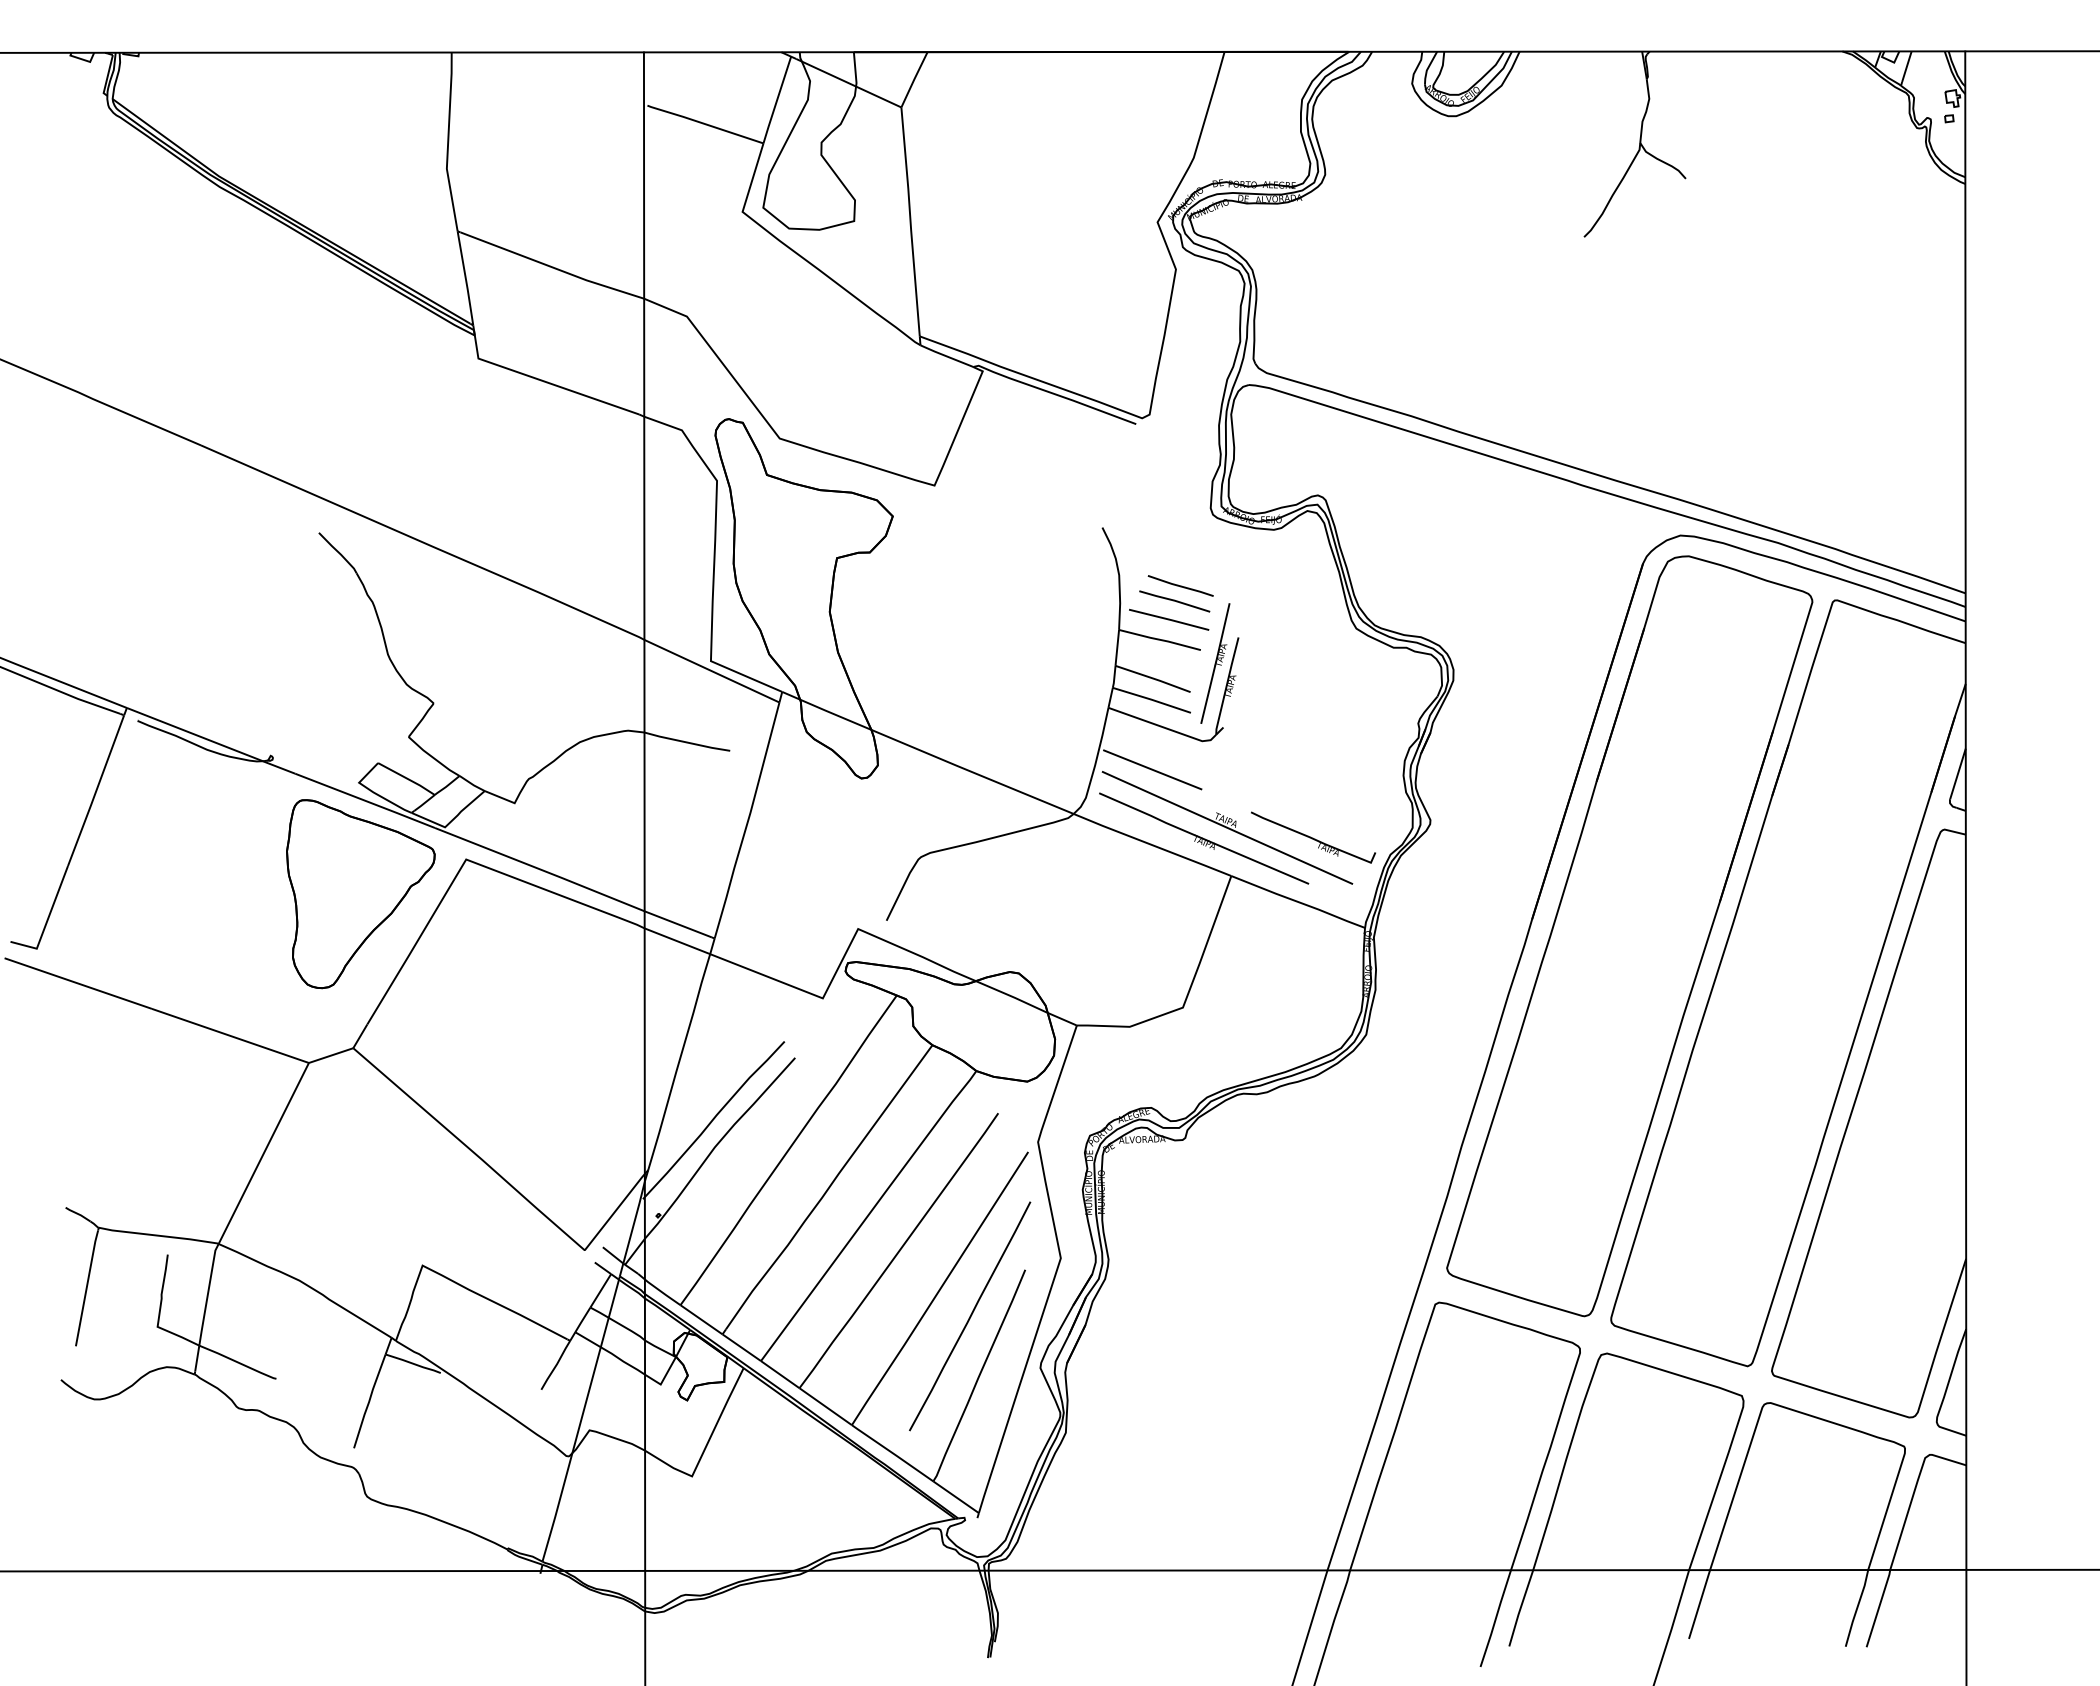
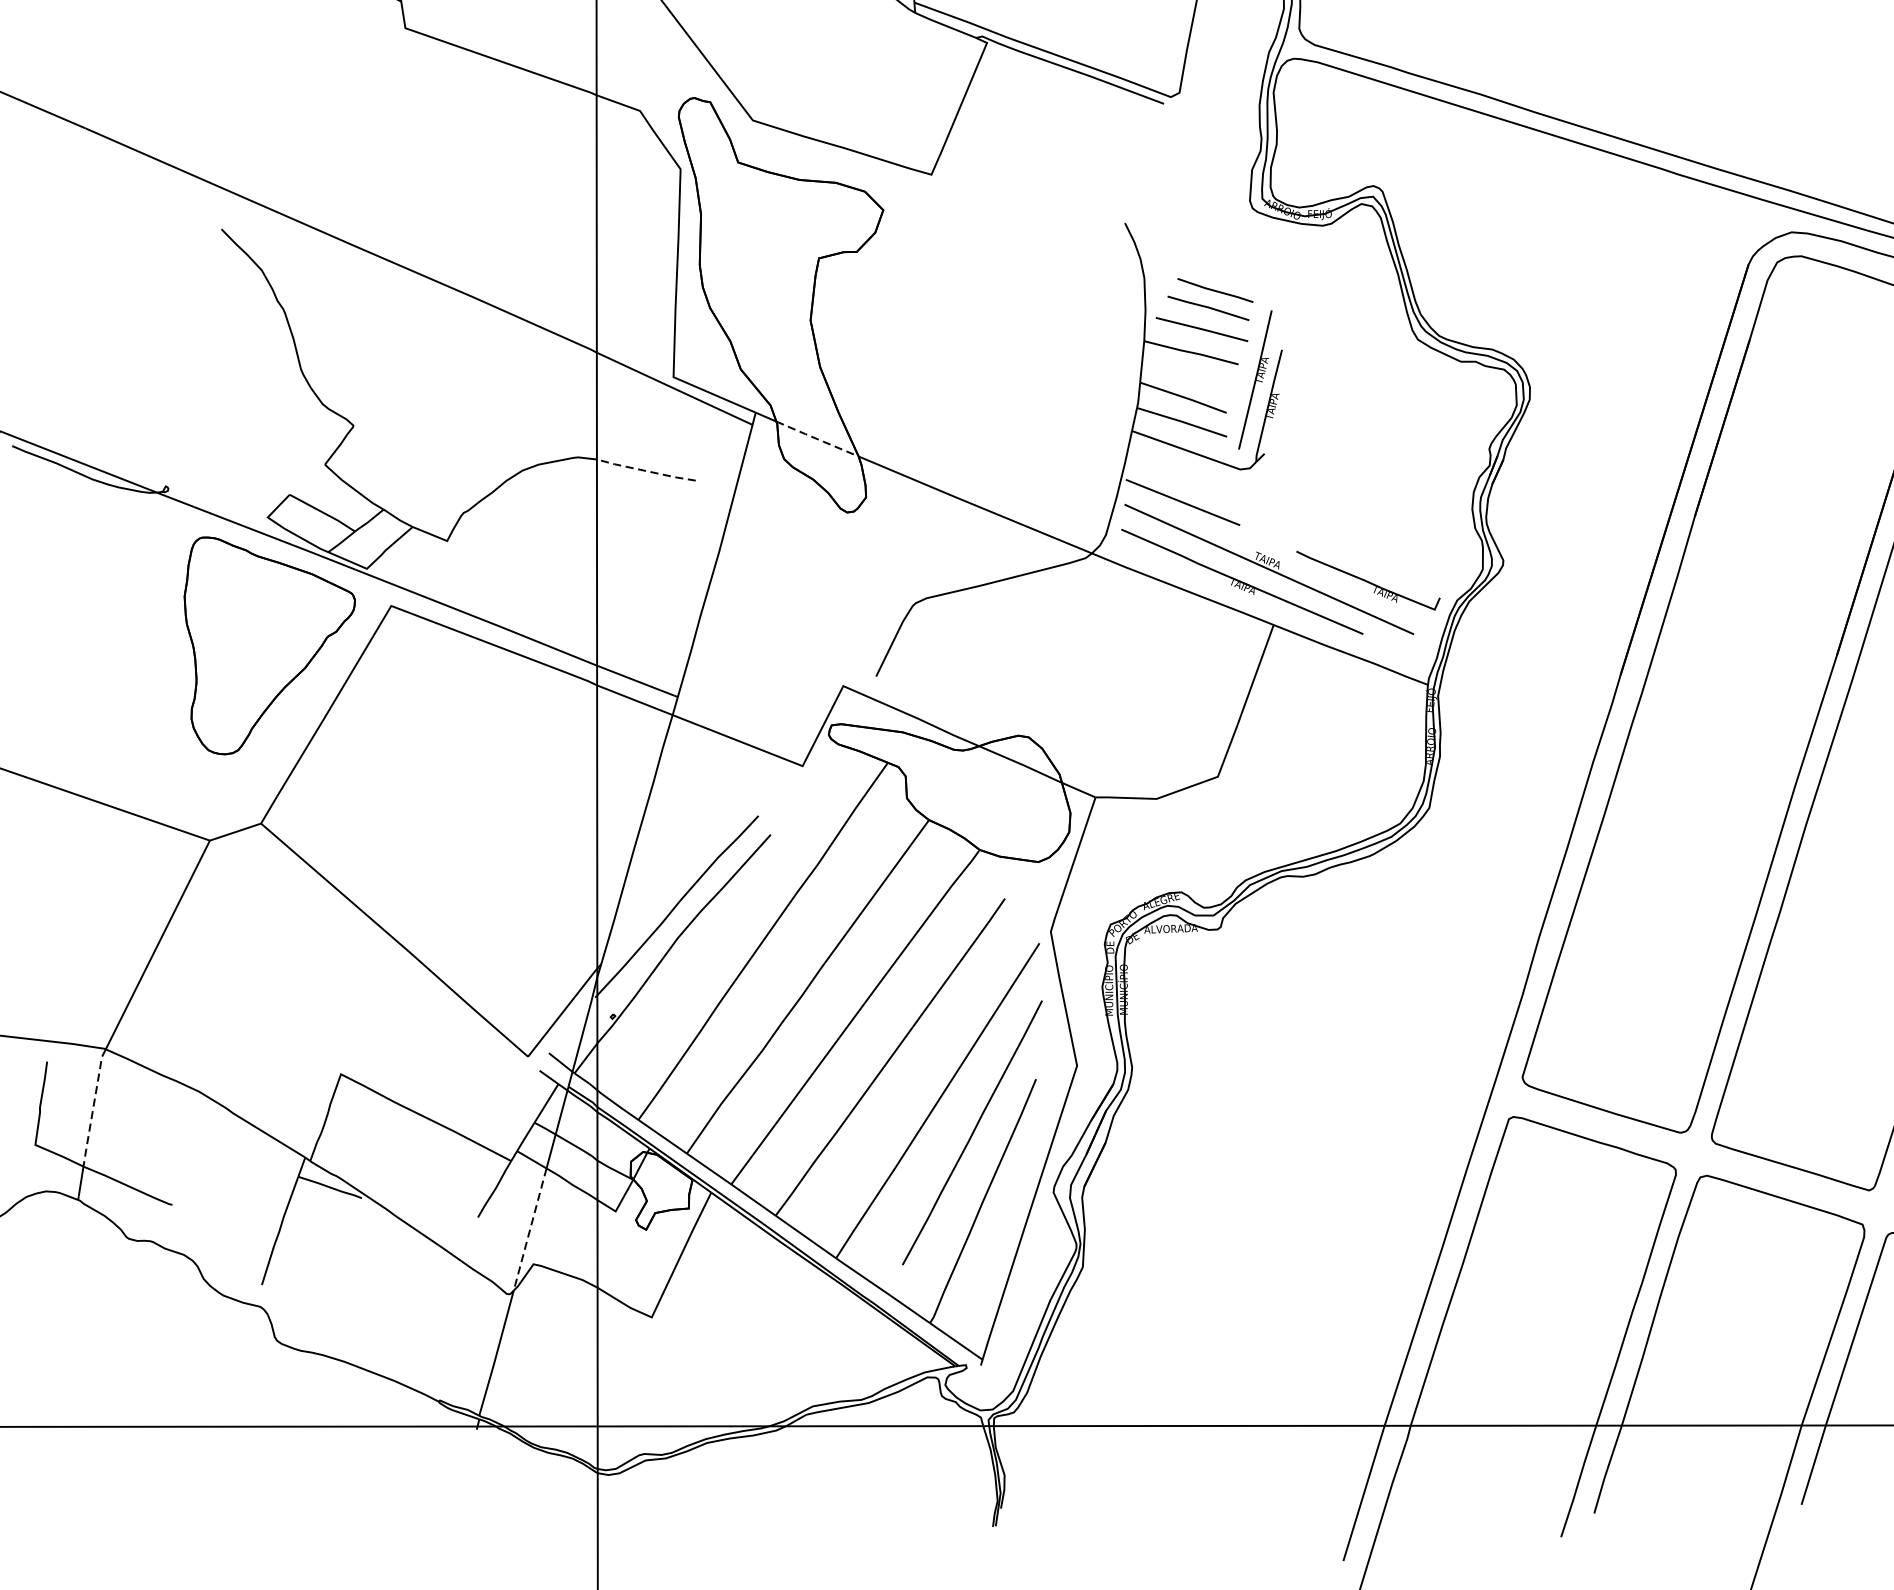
line: (836, 715) -> (818, 439), solid -> dashed
line: (686, 742) -> (645, 471), solid -> dashed
line: (207, 1294) -> (92, 1107), solid -> dashed
line: (586, 1400) -> (530, 1229), solid -> dashed

